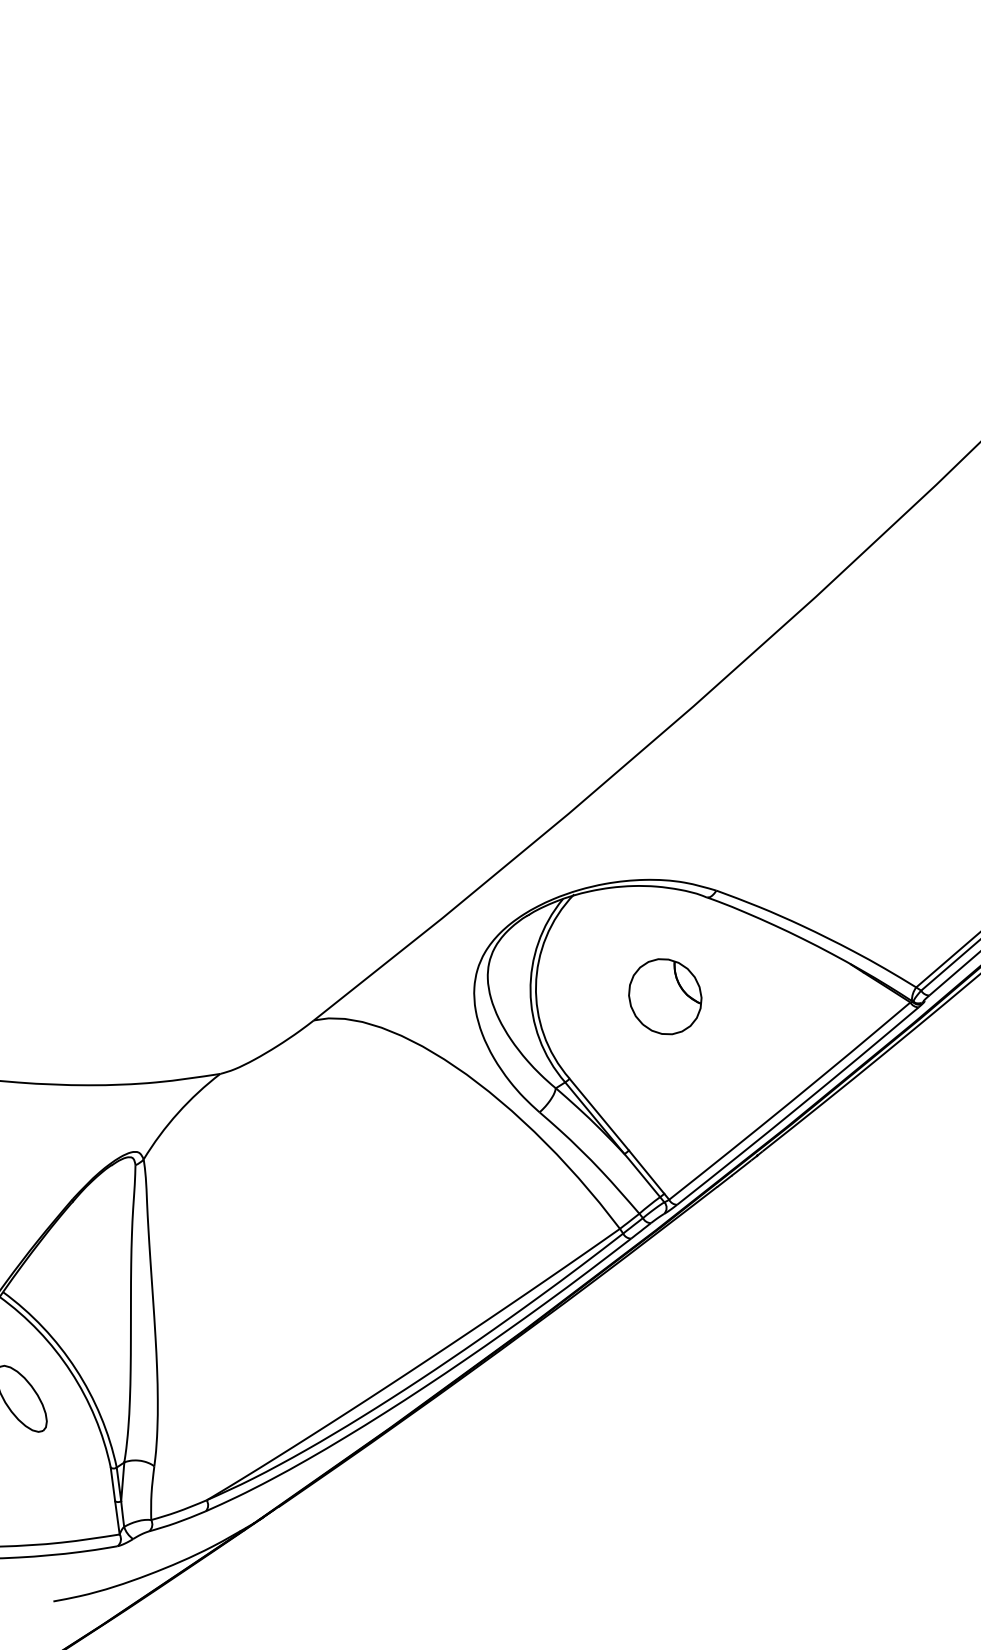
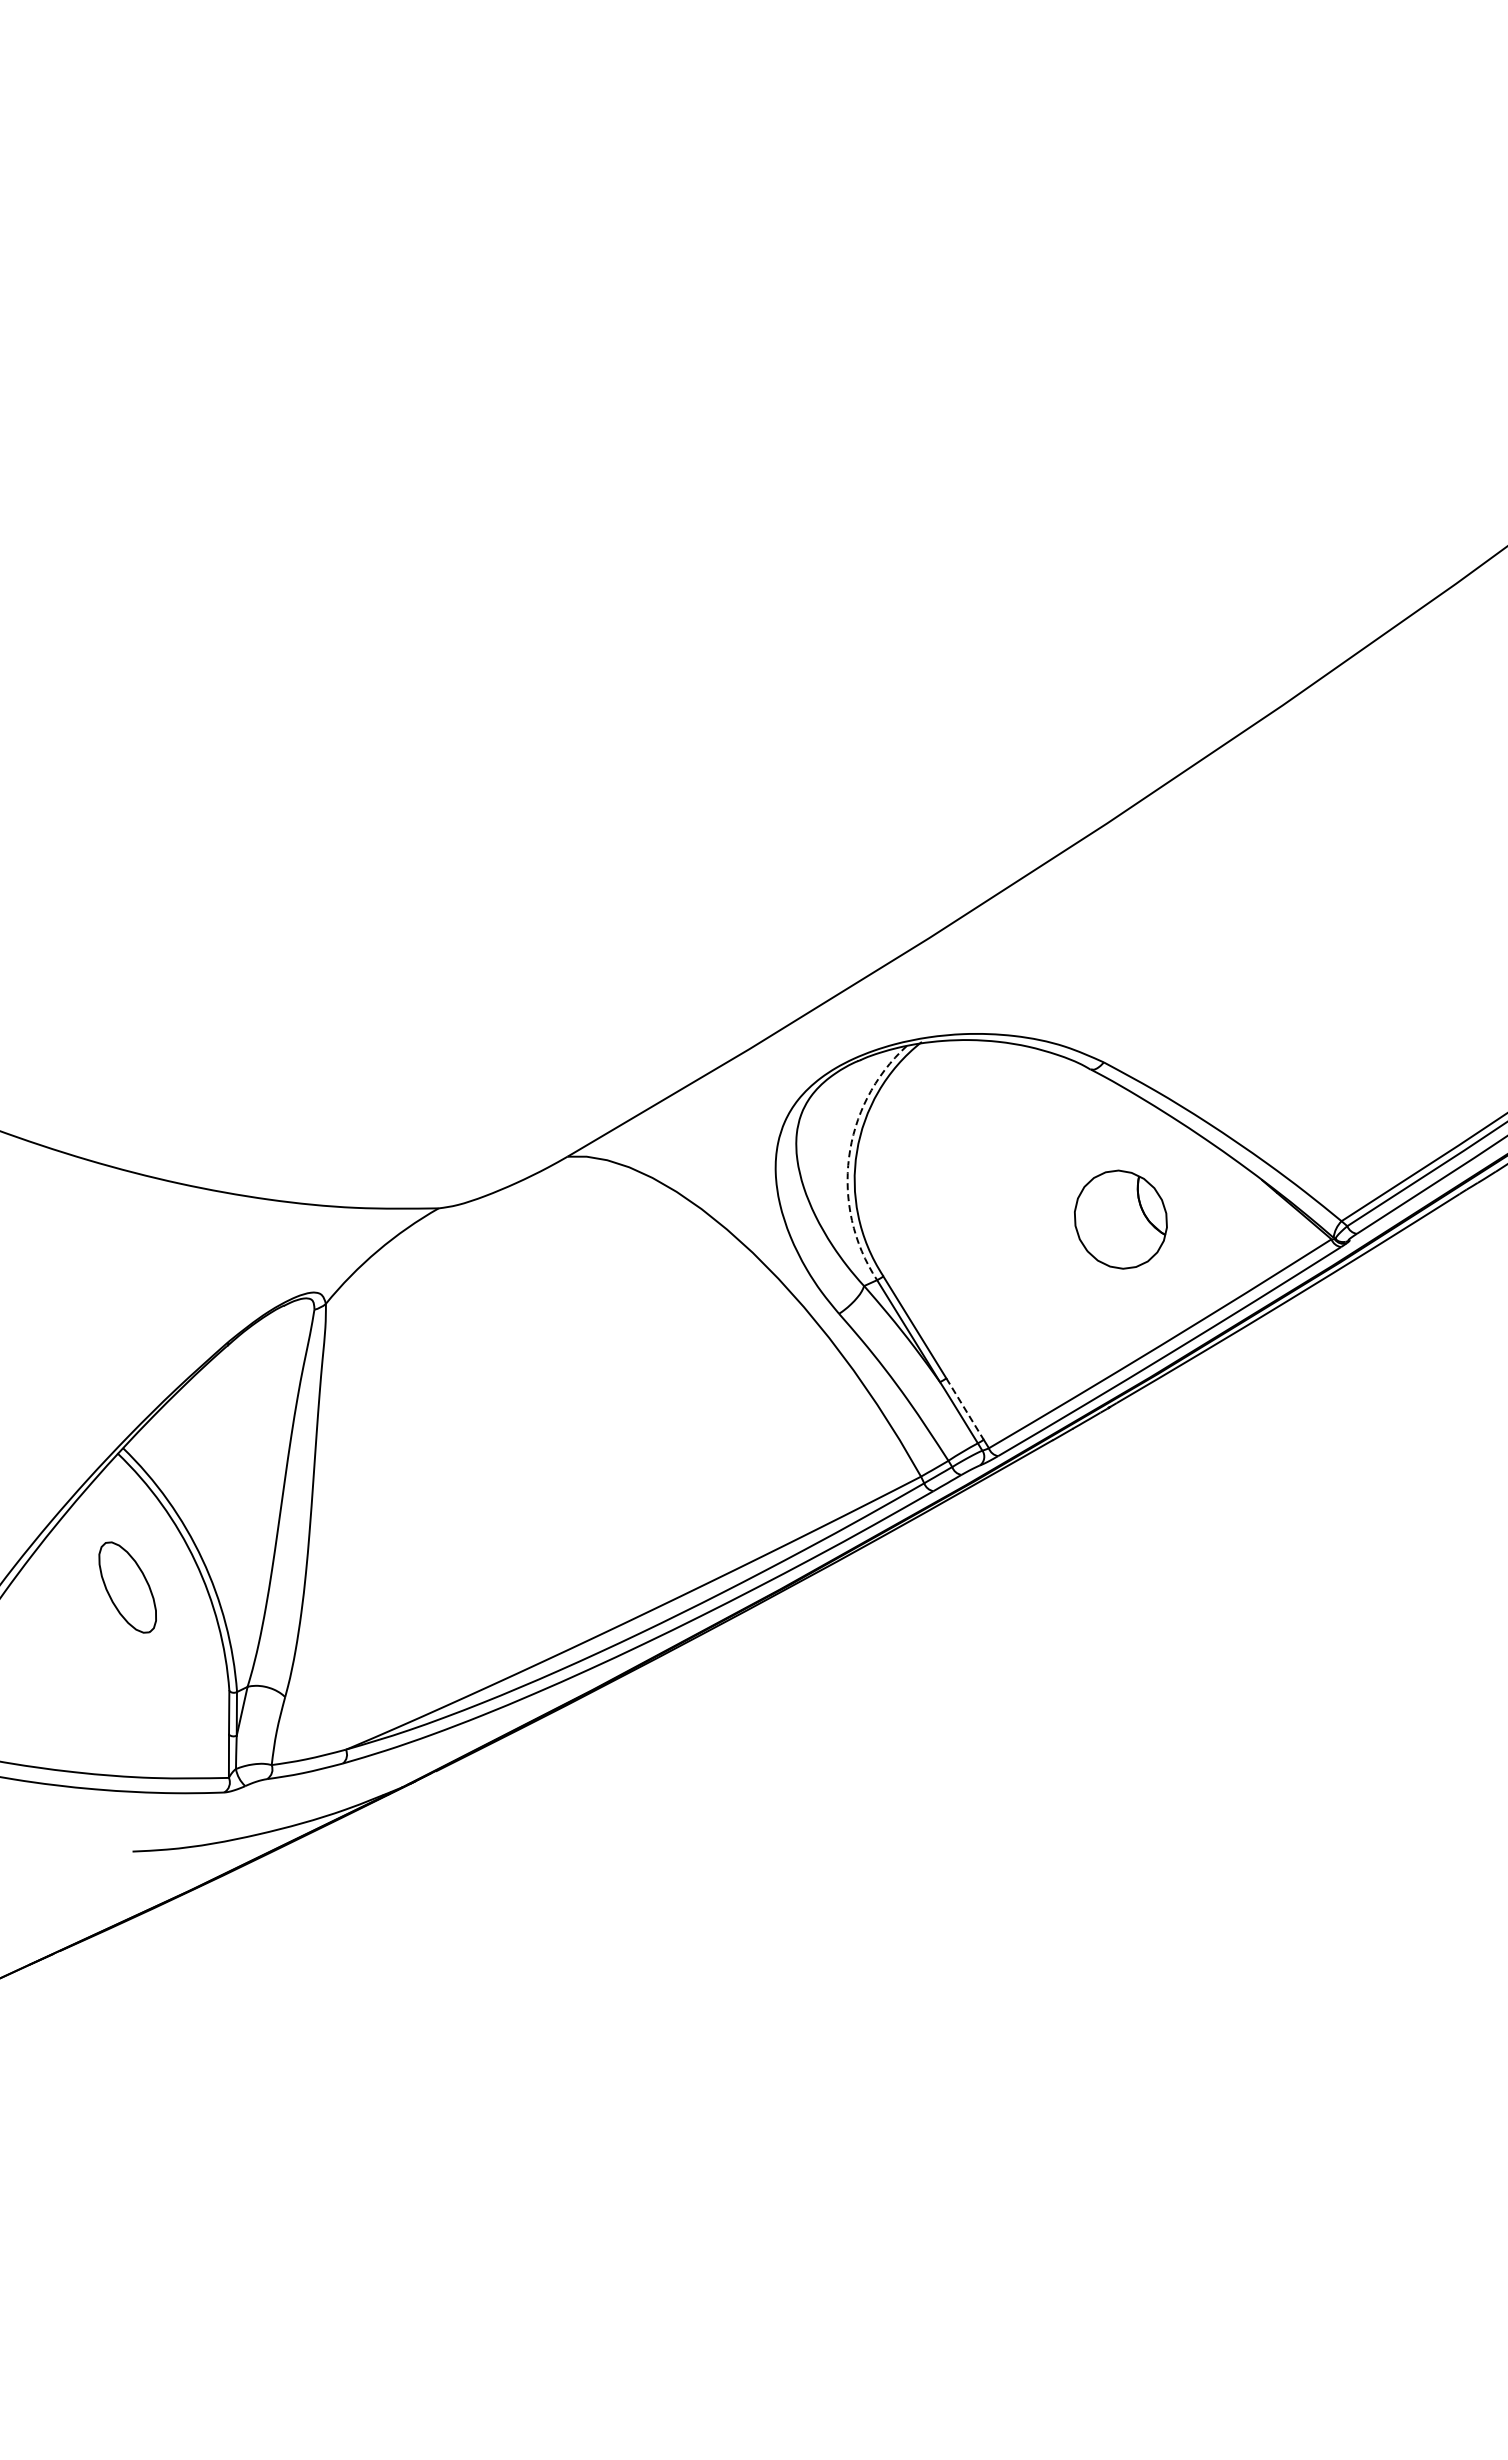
arc: (530, 990) -> (849, 1157), solid -> dashed
part: (664, 996) -> (1120, 1219), moved
line: (647, 1172) -> (965, 1409), solid -> dashed

